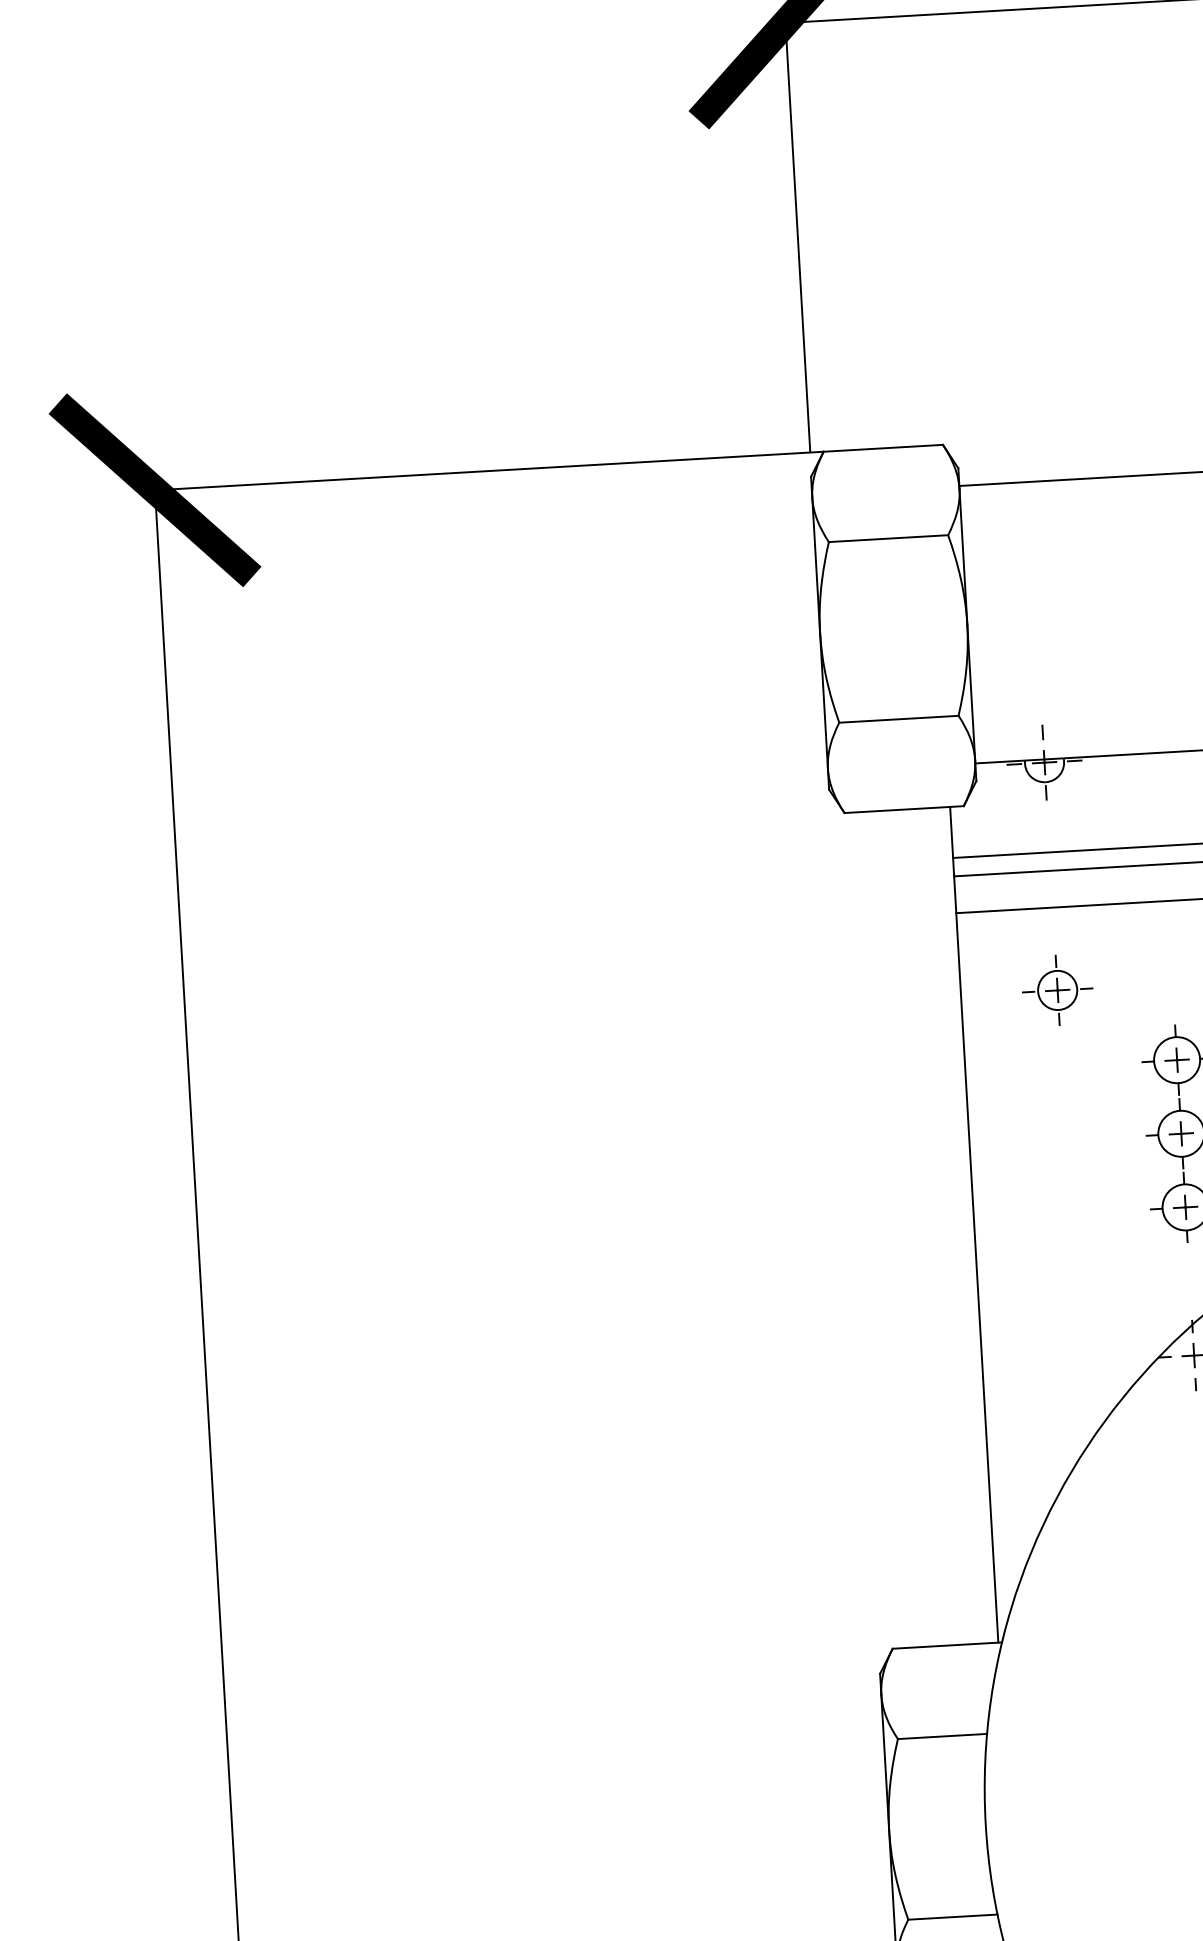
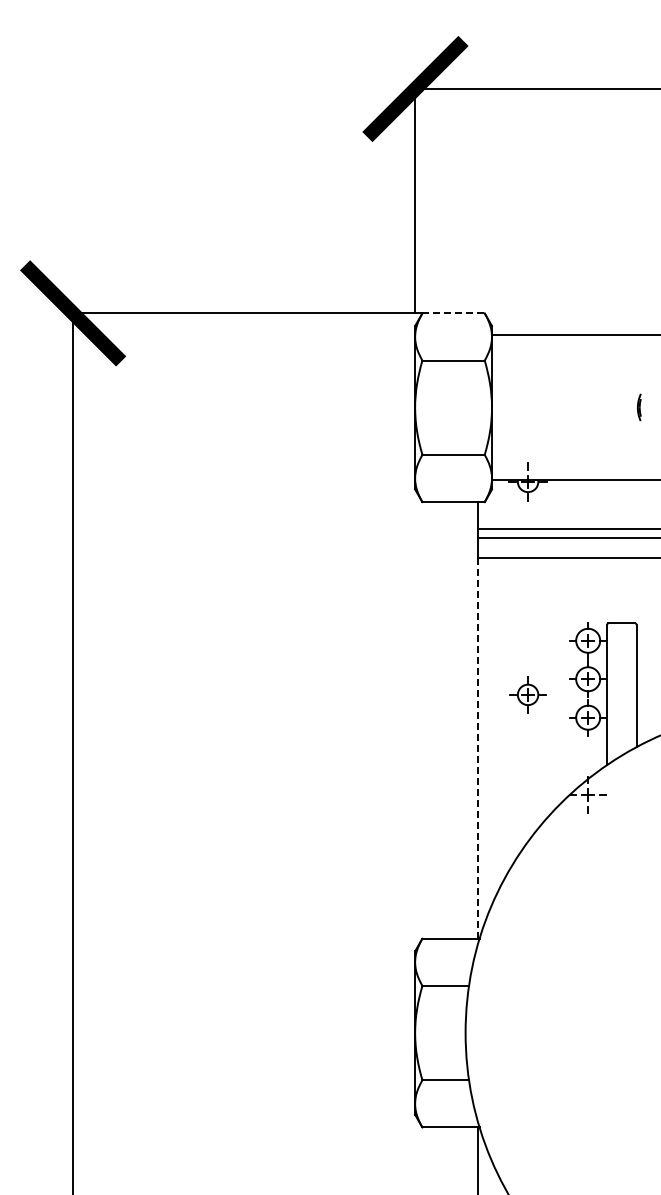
line: (885, 448) -> (454, 313), solid -> dashed
part: (1056, 989) -> (527, 694), moved
line: (977, 1278) -> (477, 748), solid -> dashed

